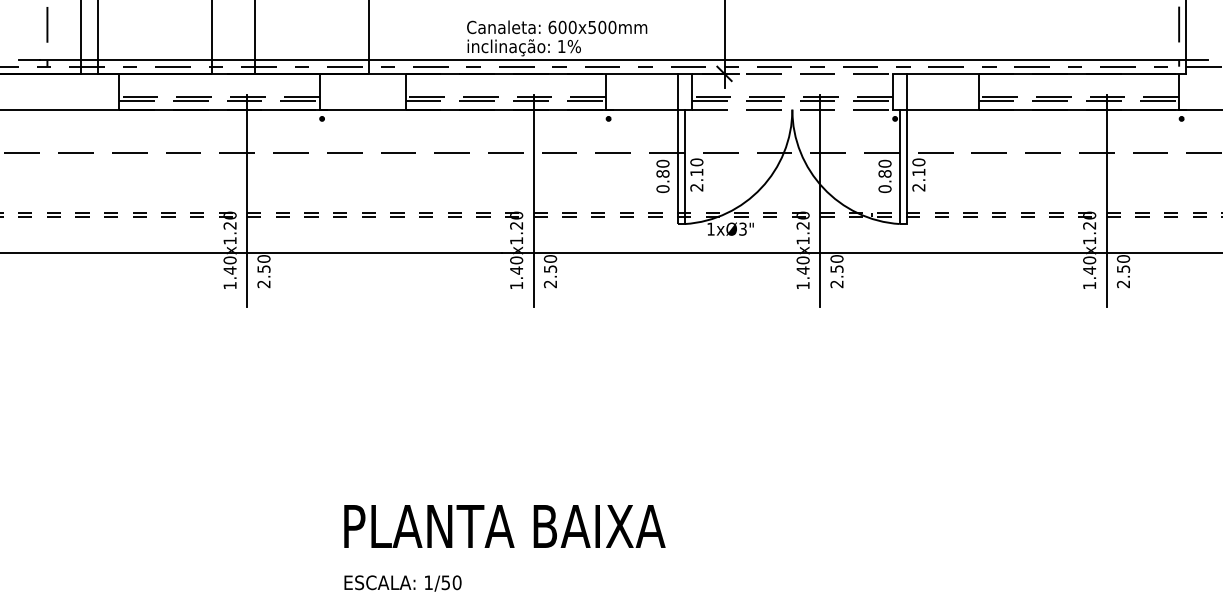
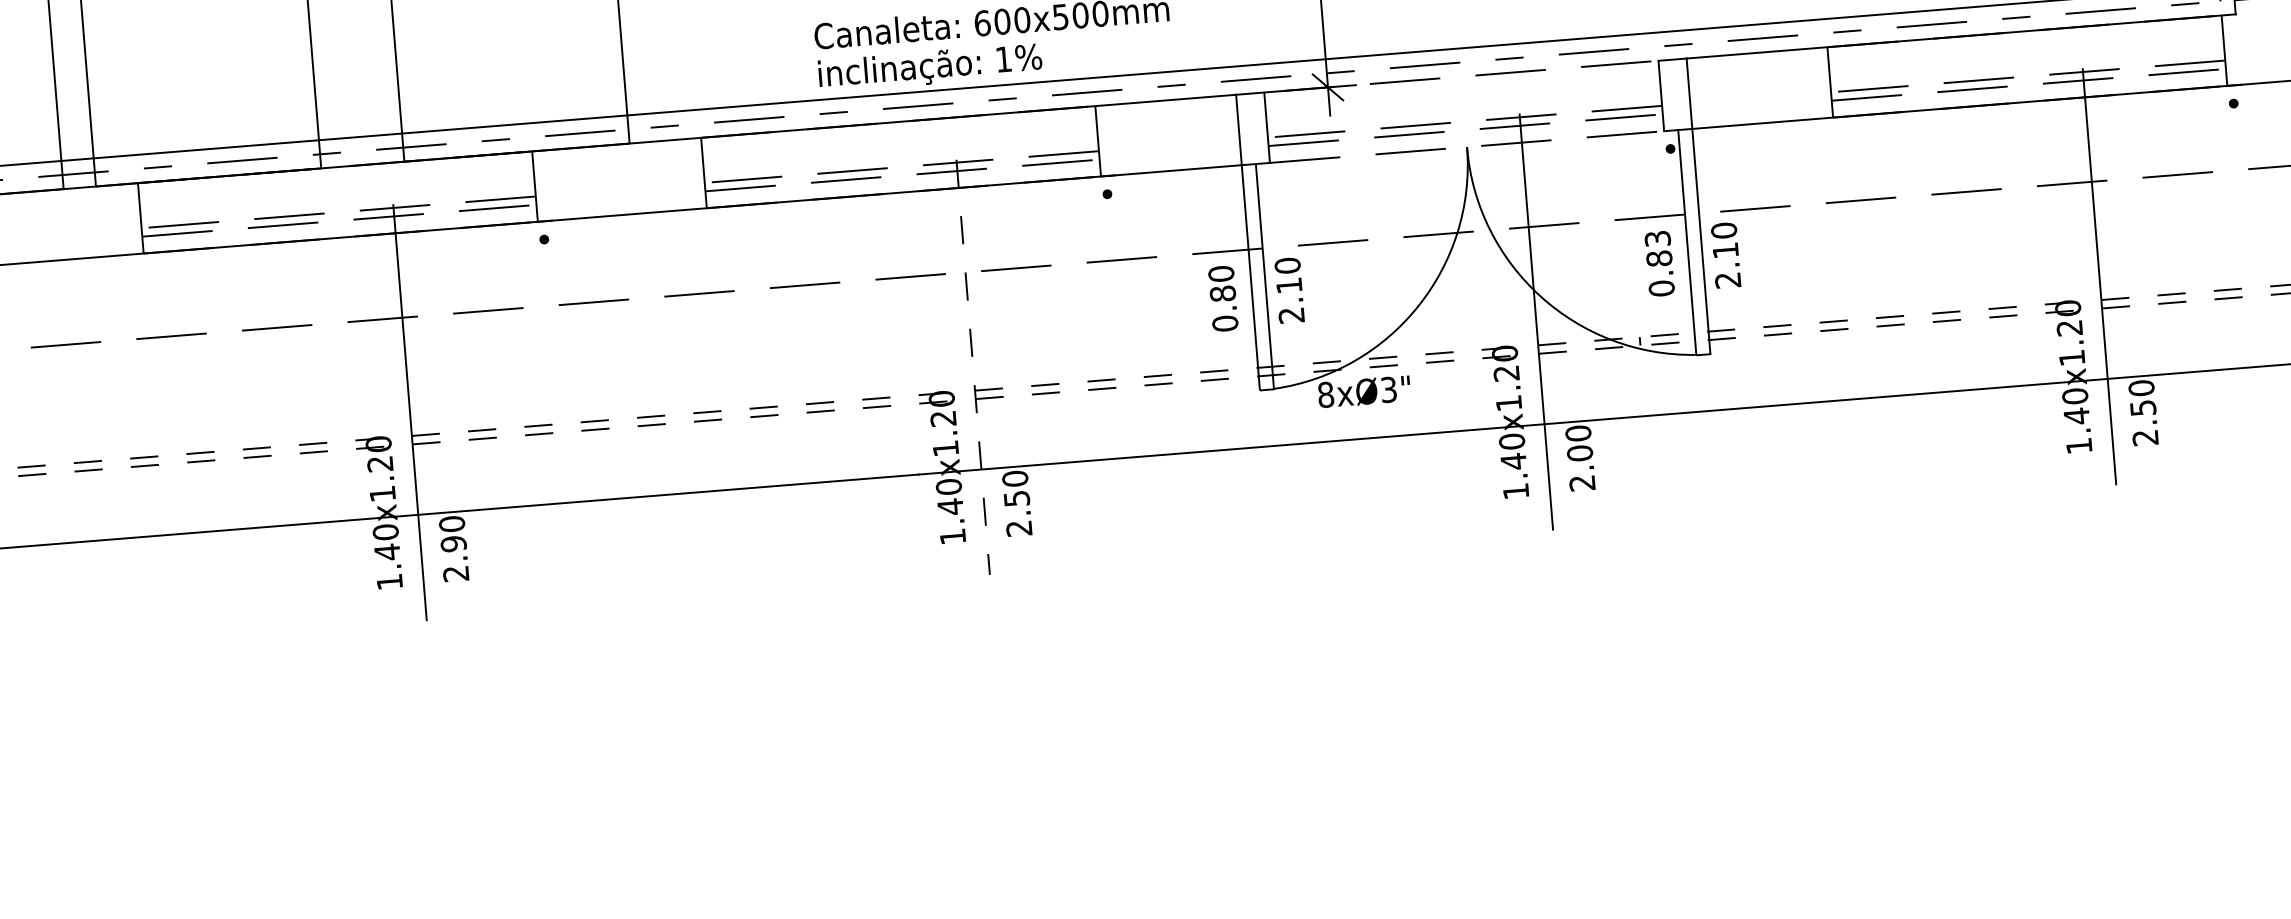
text: (884, 163) -> (1656, 238), 0.80 -> 0.83
line: (533, 200) -> (972, 366), solid -> dashed
text: (710, 228) -> (1324, 393), 1xØ3" -> 8xØ3"
text: (263, 269) -> (452, 544), 2.50 -> 2.90
text: (836, 269) -> (1579, 454), 2.50 -> 2.00

